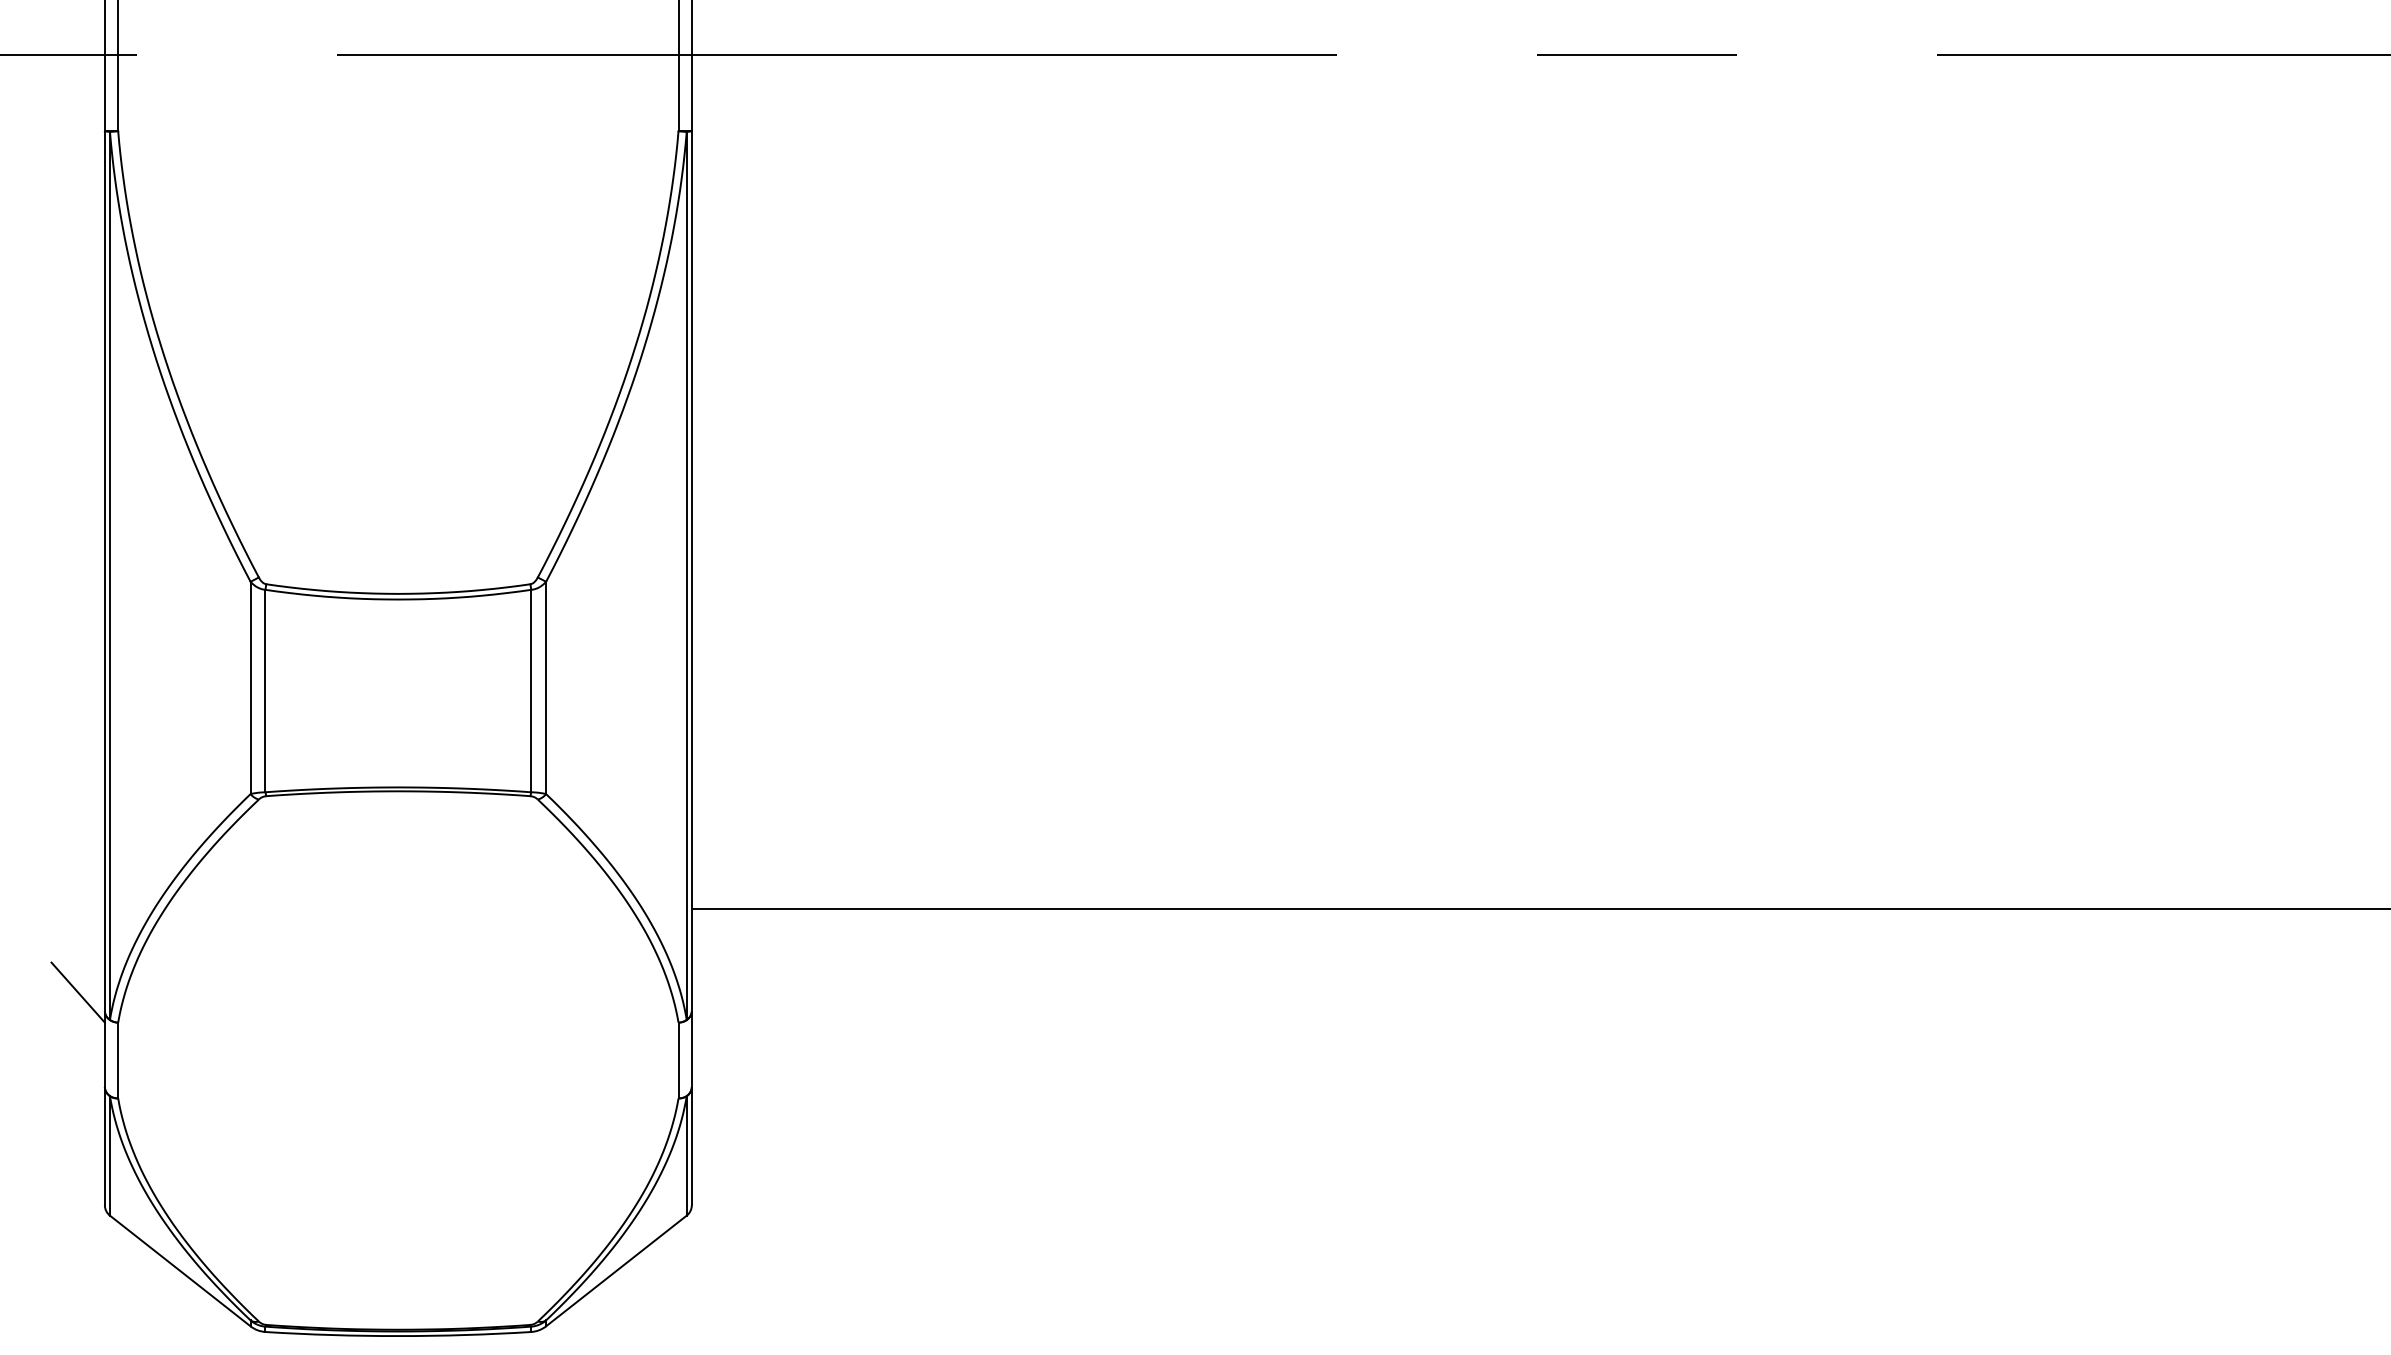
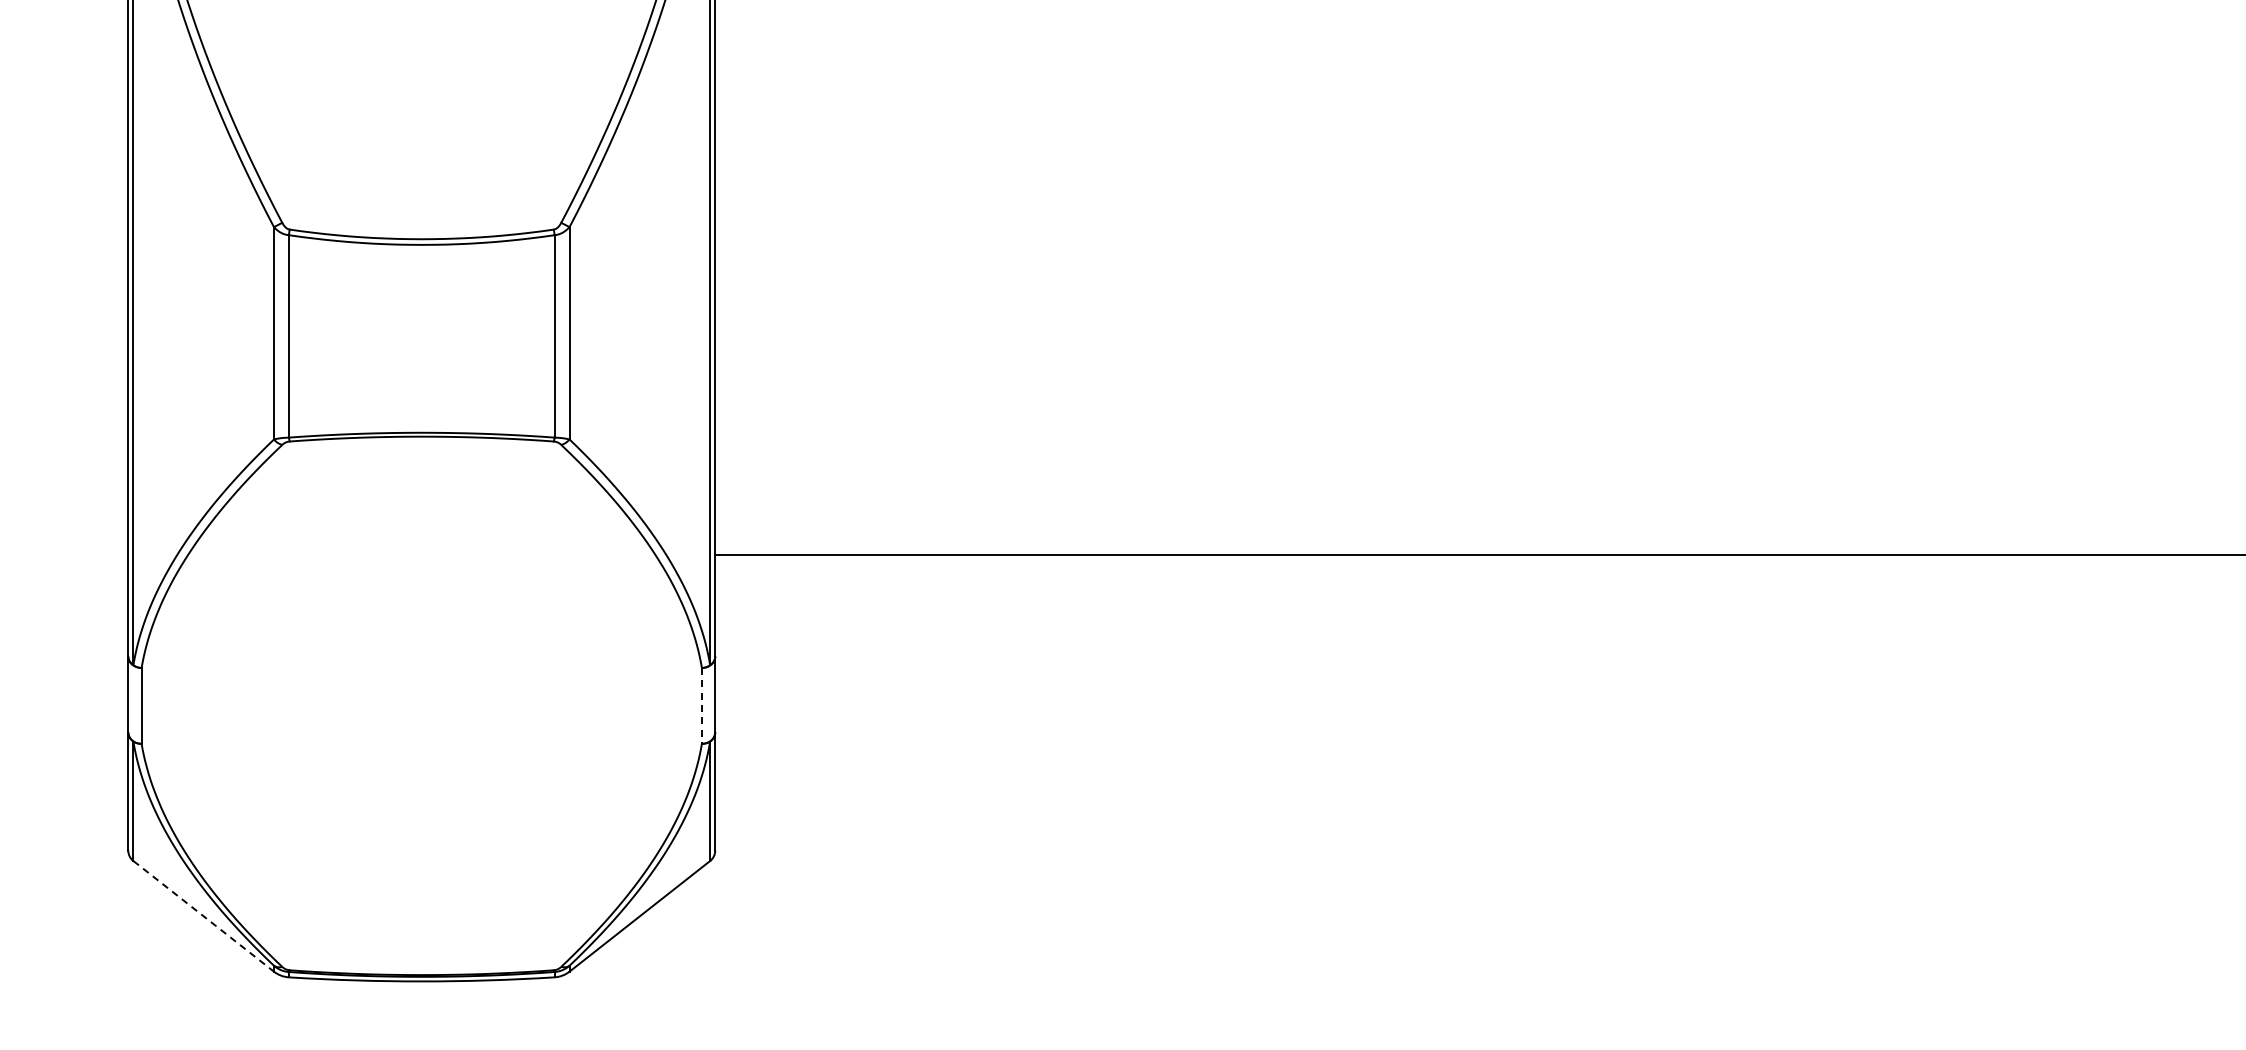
line: (77, 992) -> (100, 637), removed
line: (678, 1060) -> (701, 705), solid -> dashed
line: (180, 1271) -> (203, 916), solid -> dashed

